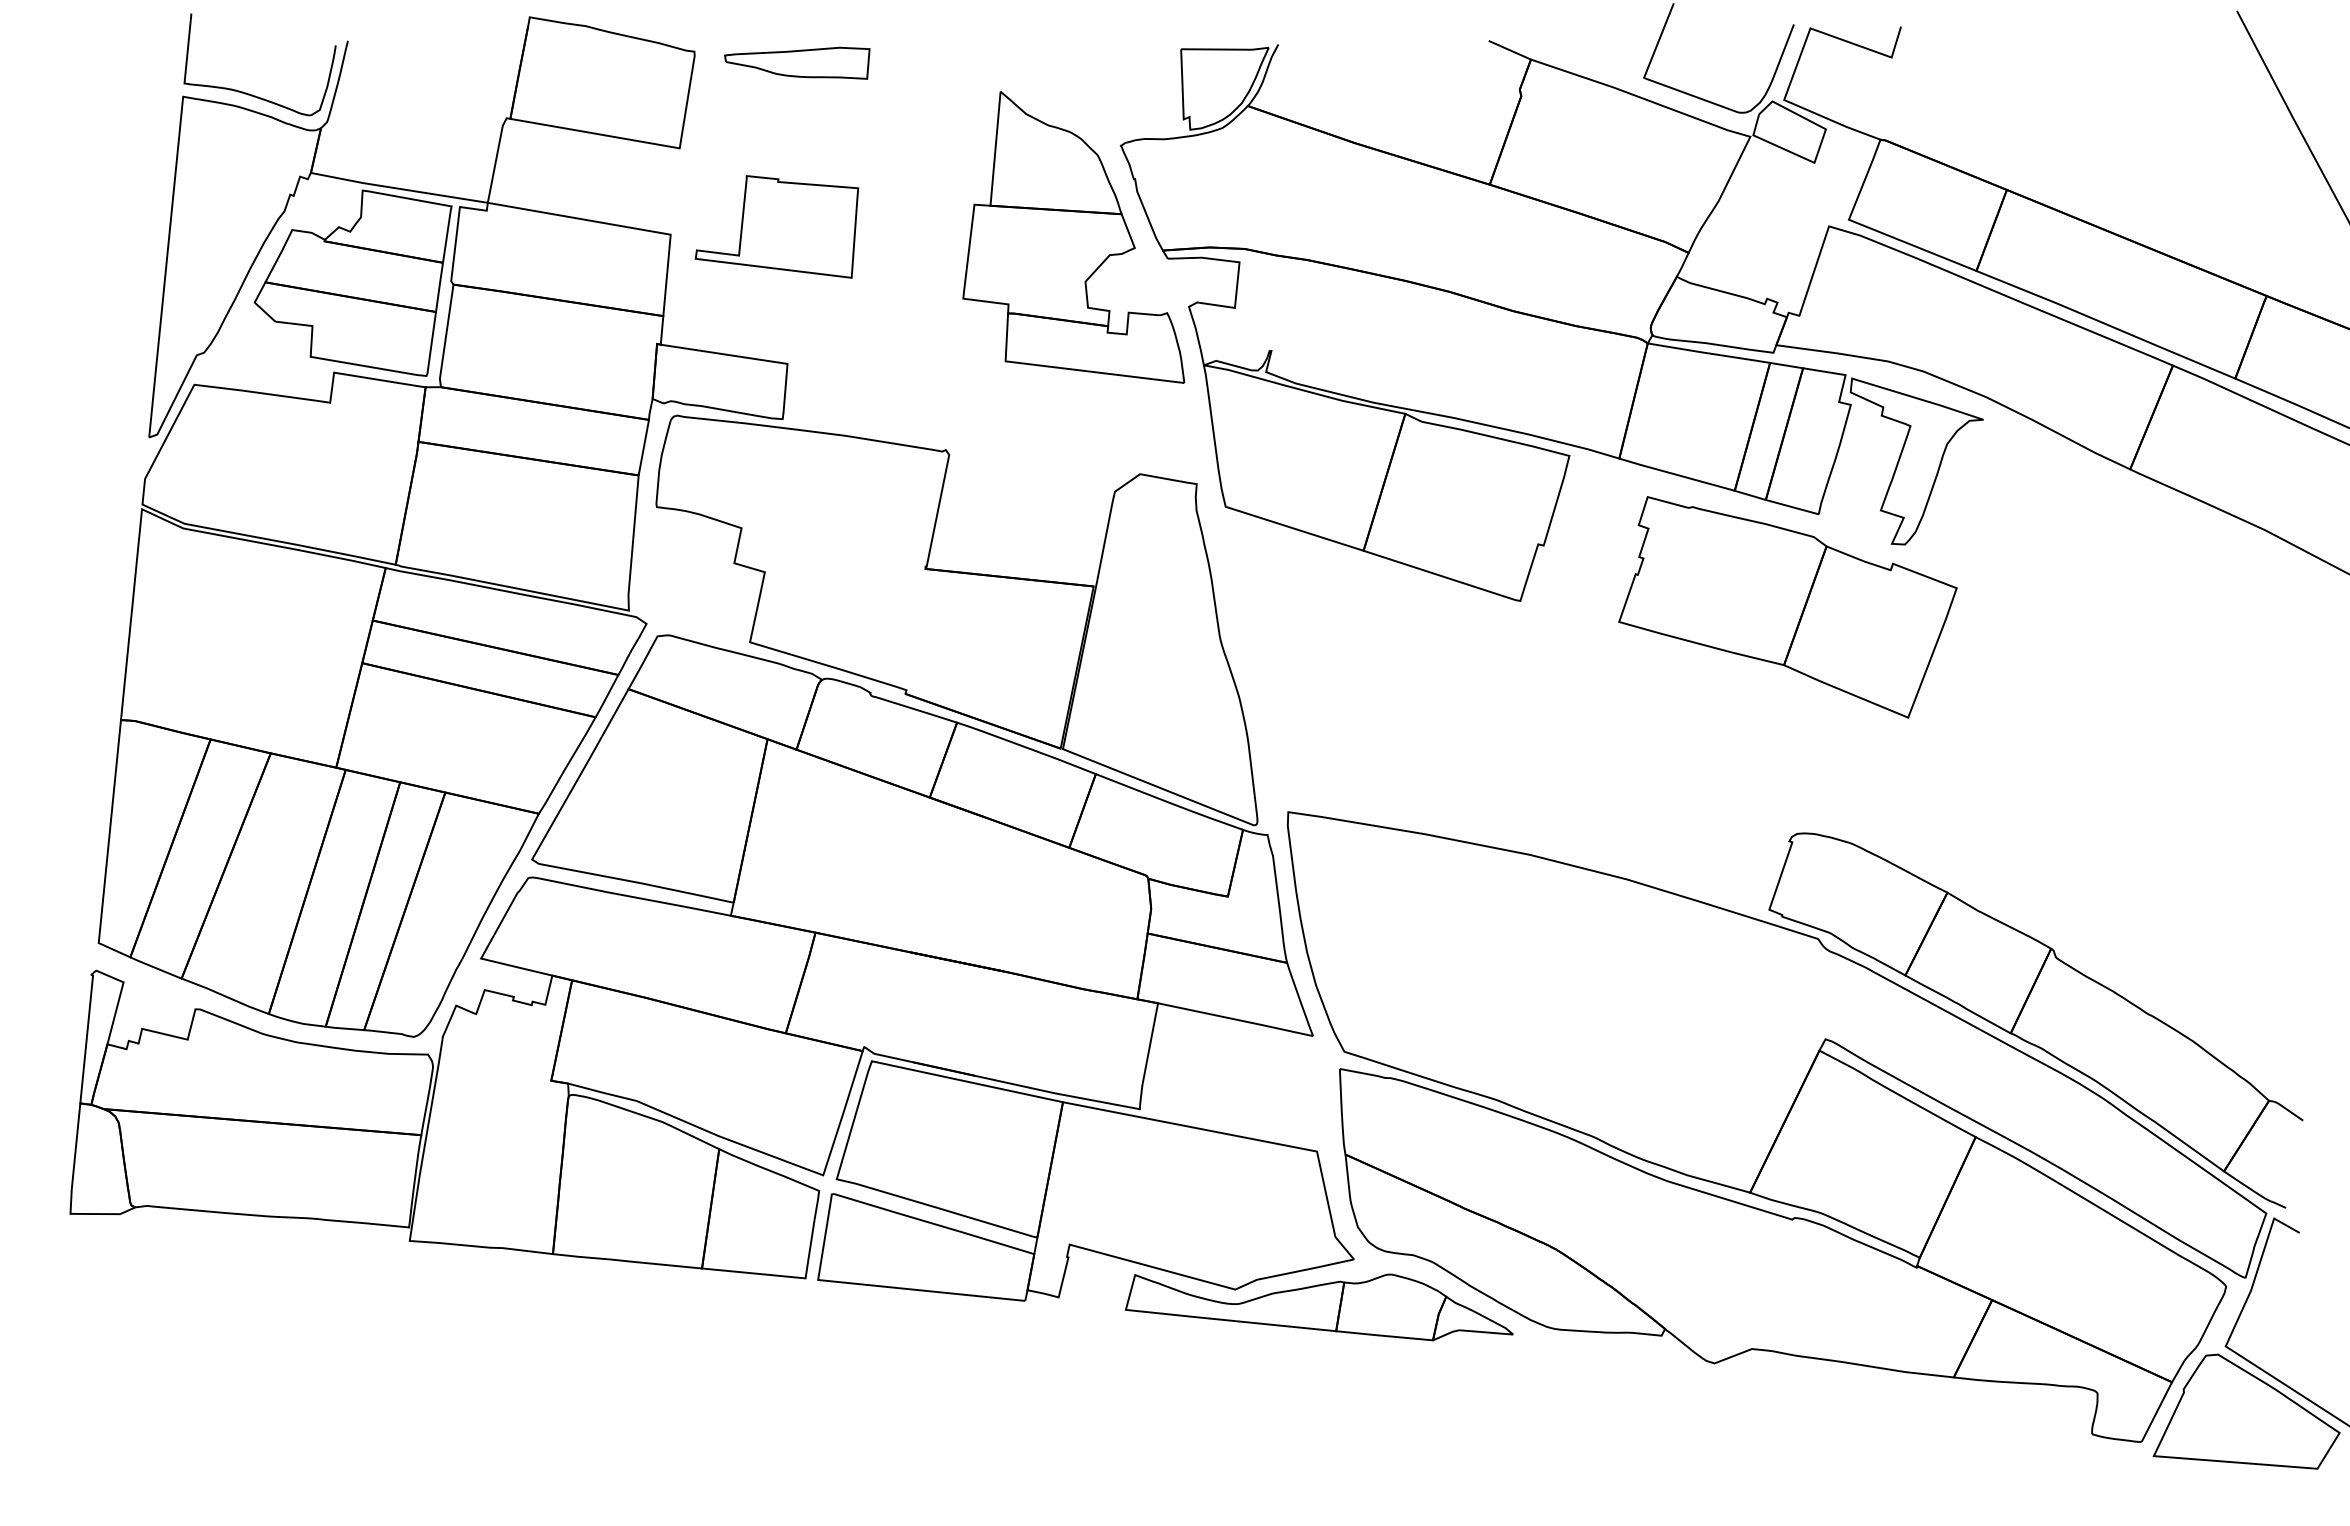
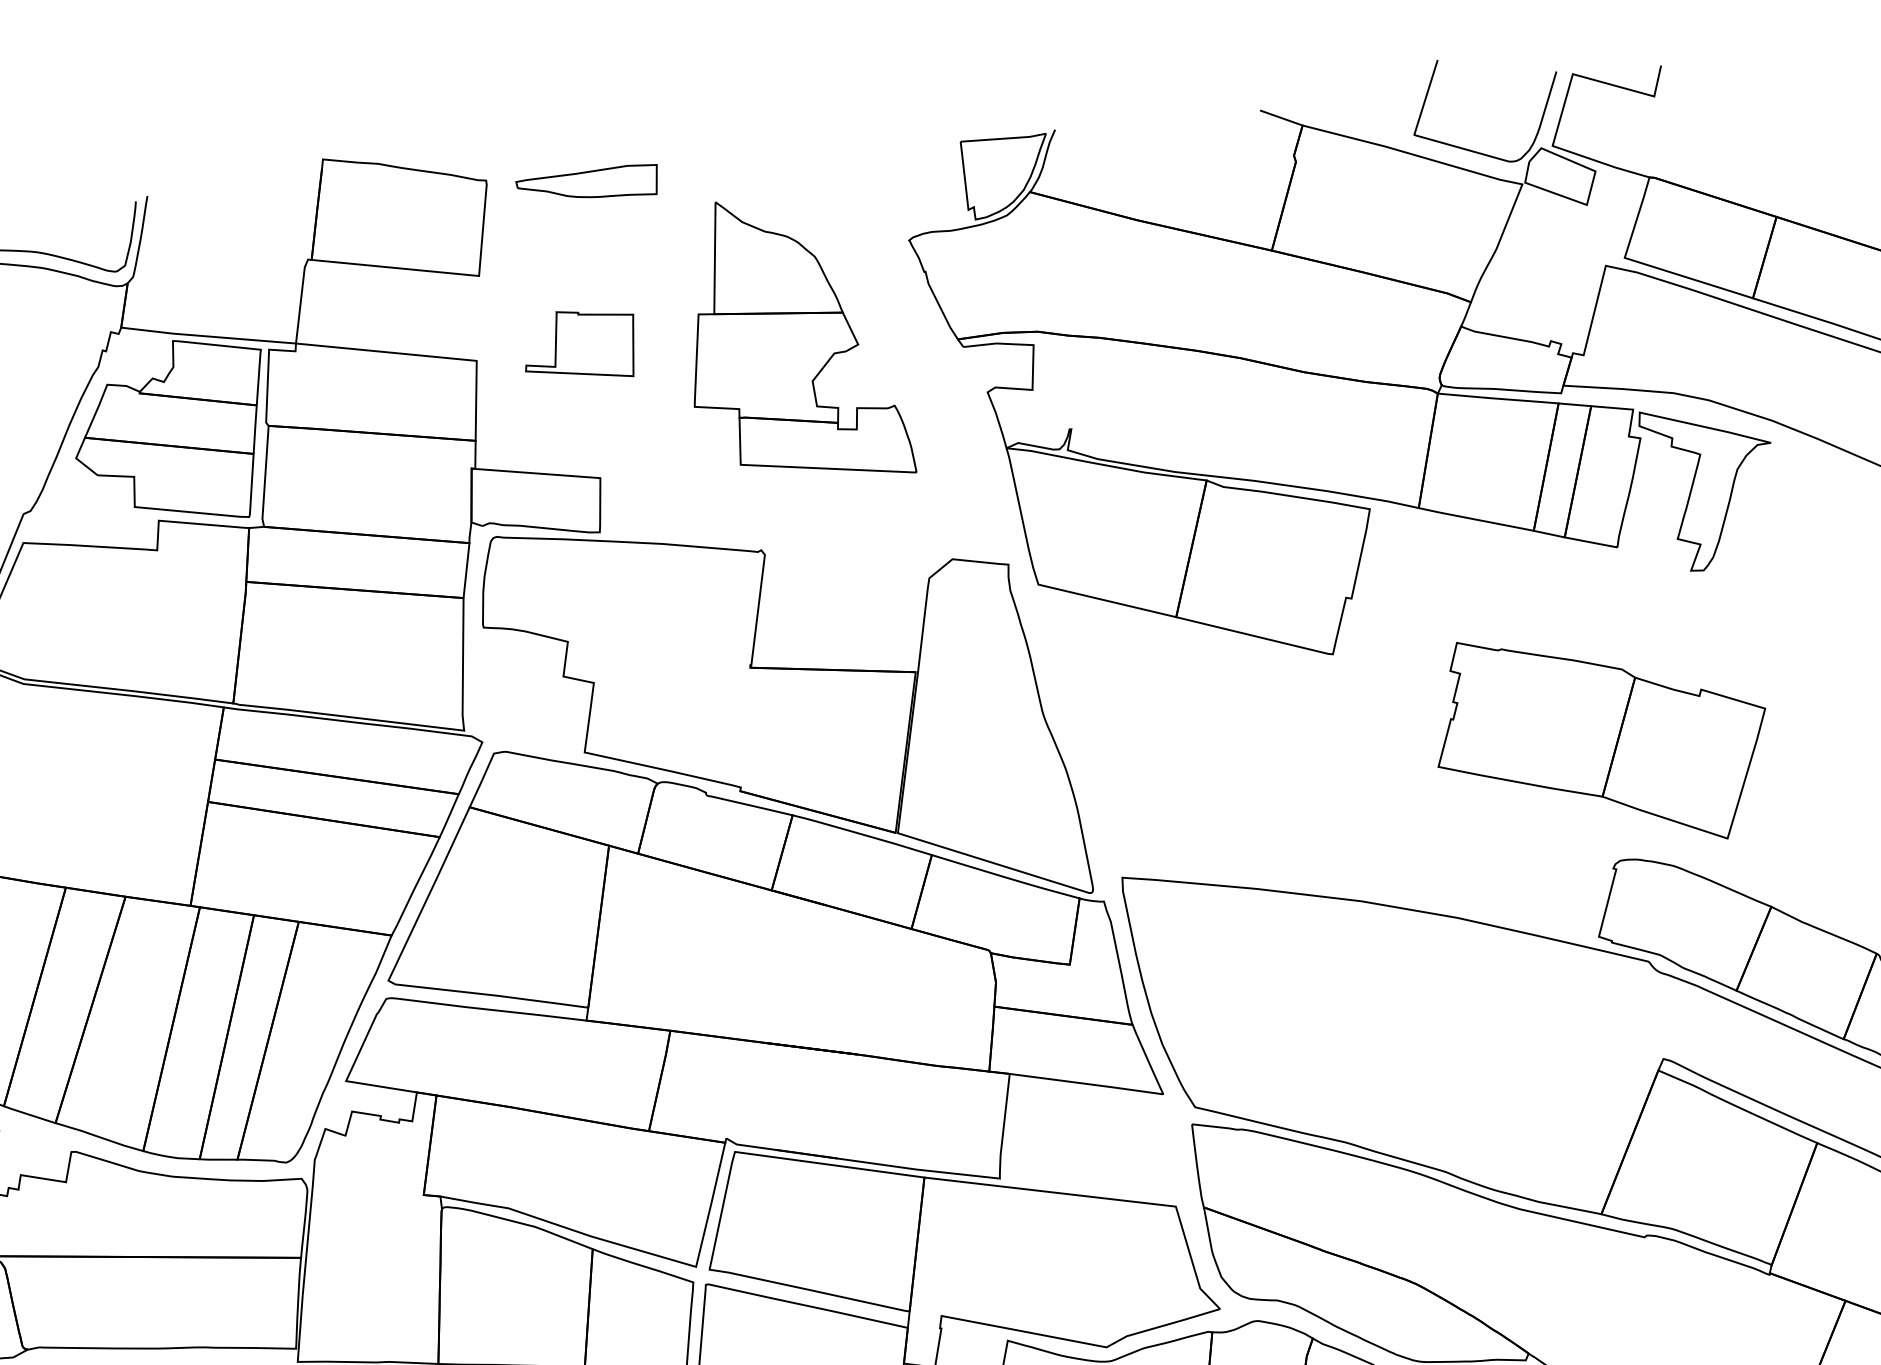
part: (776, 226) -> (579, 344), size x0.7
part: (1073, 237) -> (797, 338), moved
part: (1787, 607) -> (1601, 740), moved

